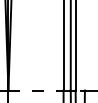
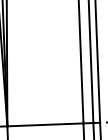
line: (36, 90) -> (46, 124), dashed -> solid

